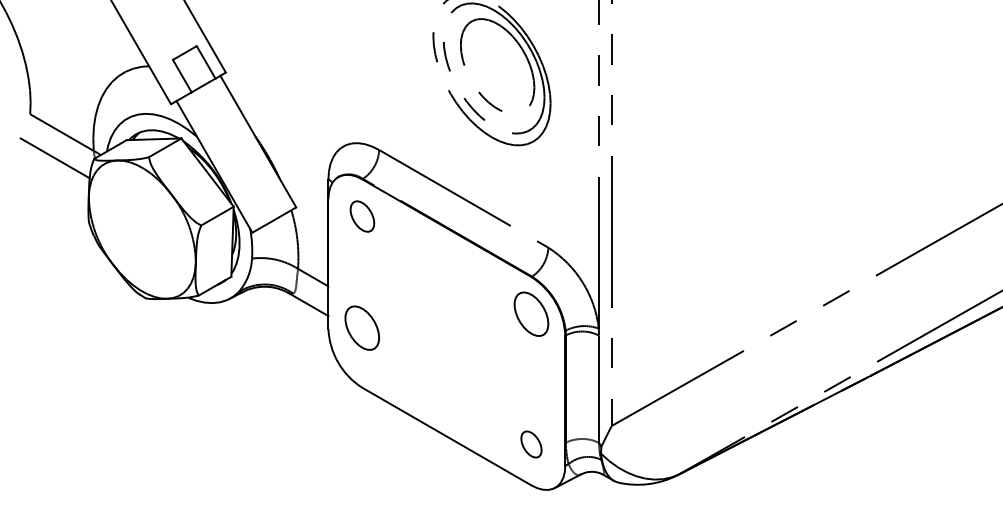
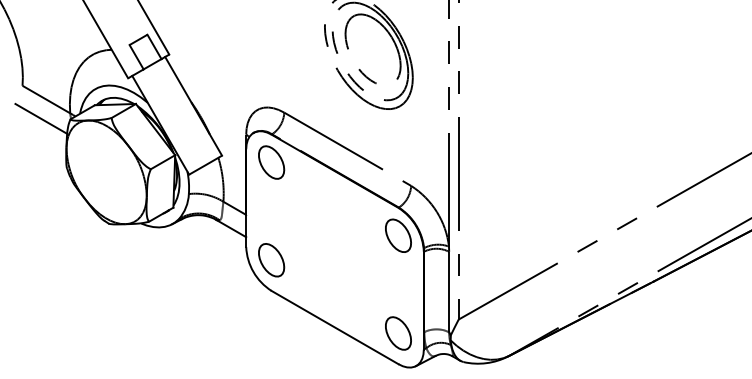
part: (362, 216) -> (271, 162), size x1.43
part: (362, 328) -> (271, 260), moved
part: (531, 444) -> (398, 333), size x1.67

